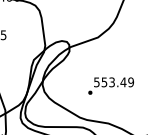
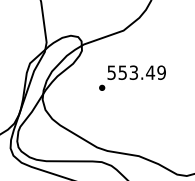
text: (110, 85) -> (131, 77), moved

